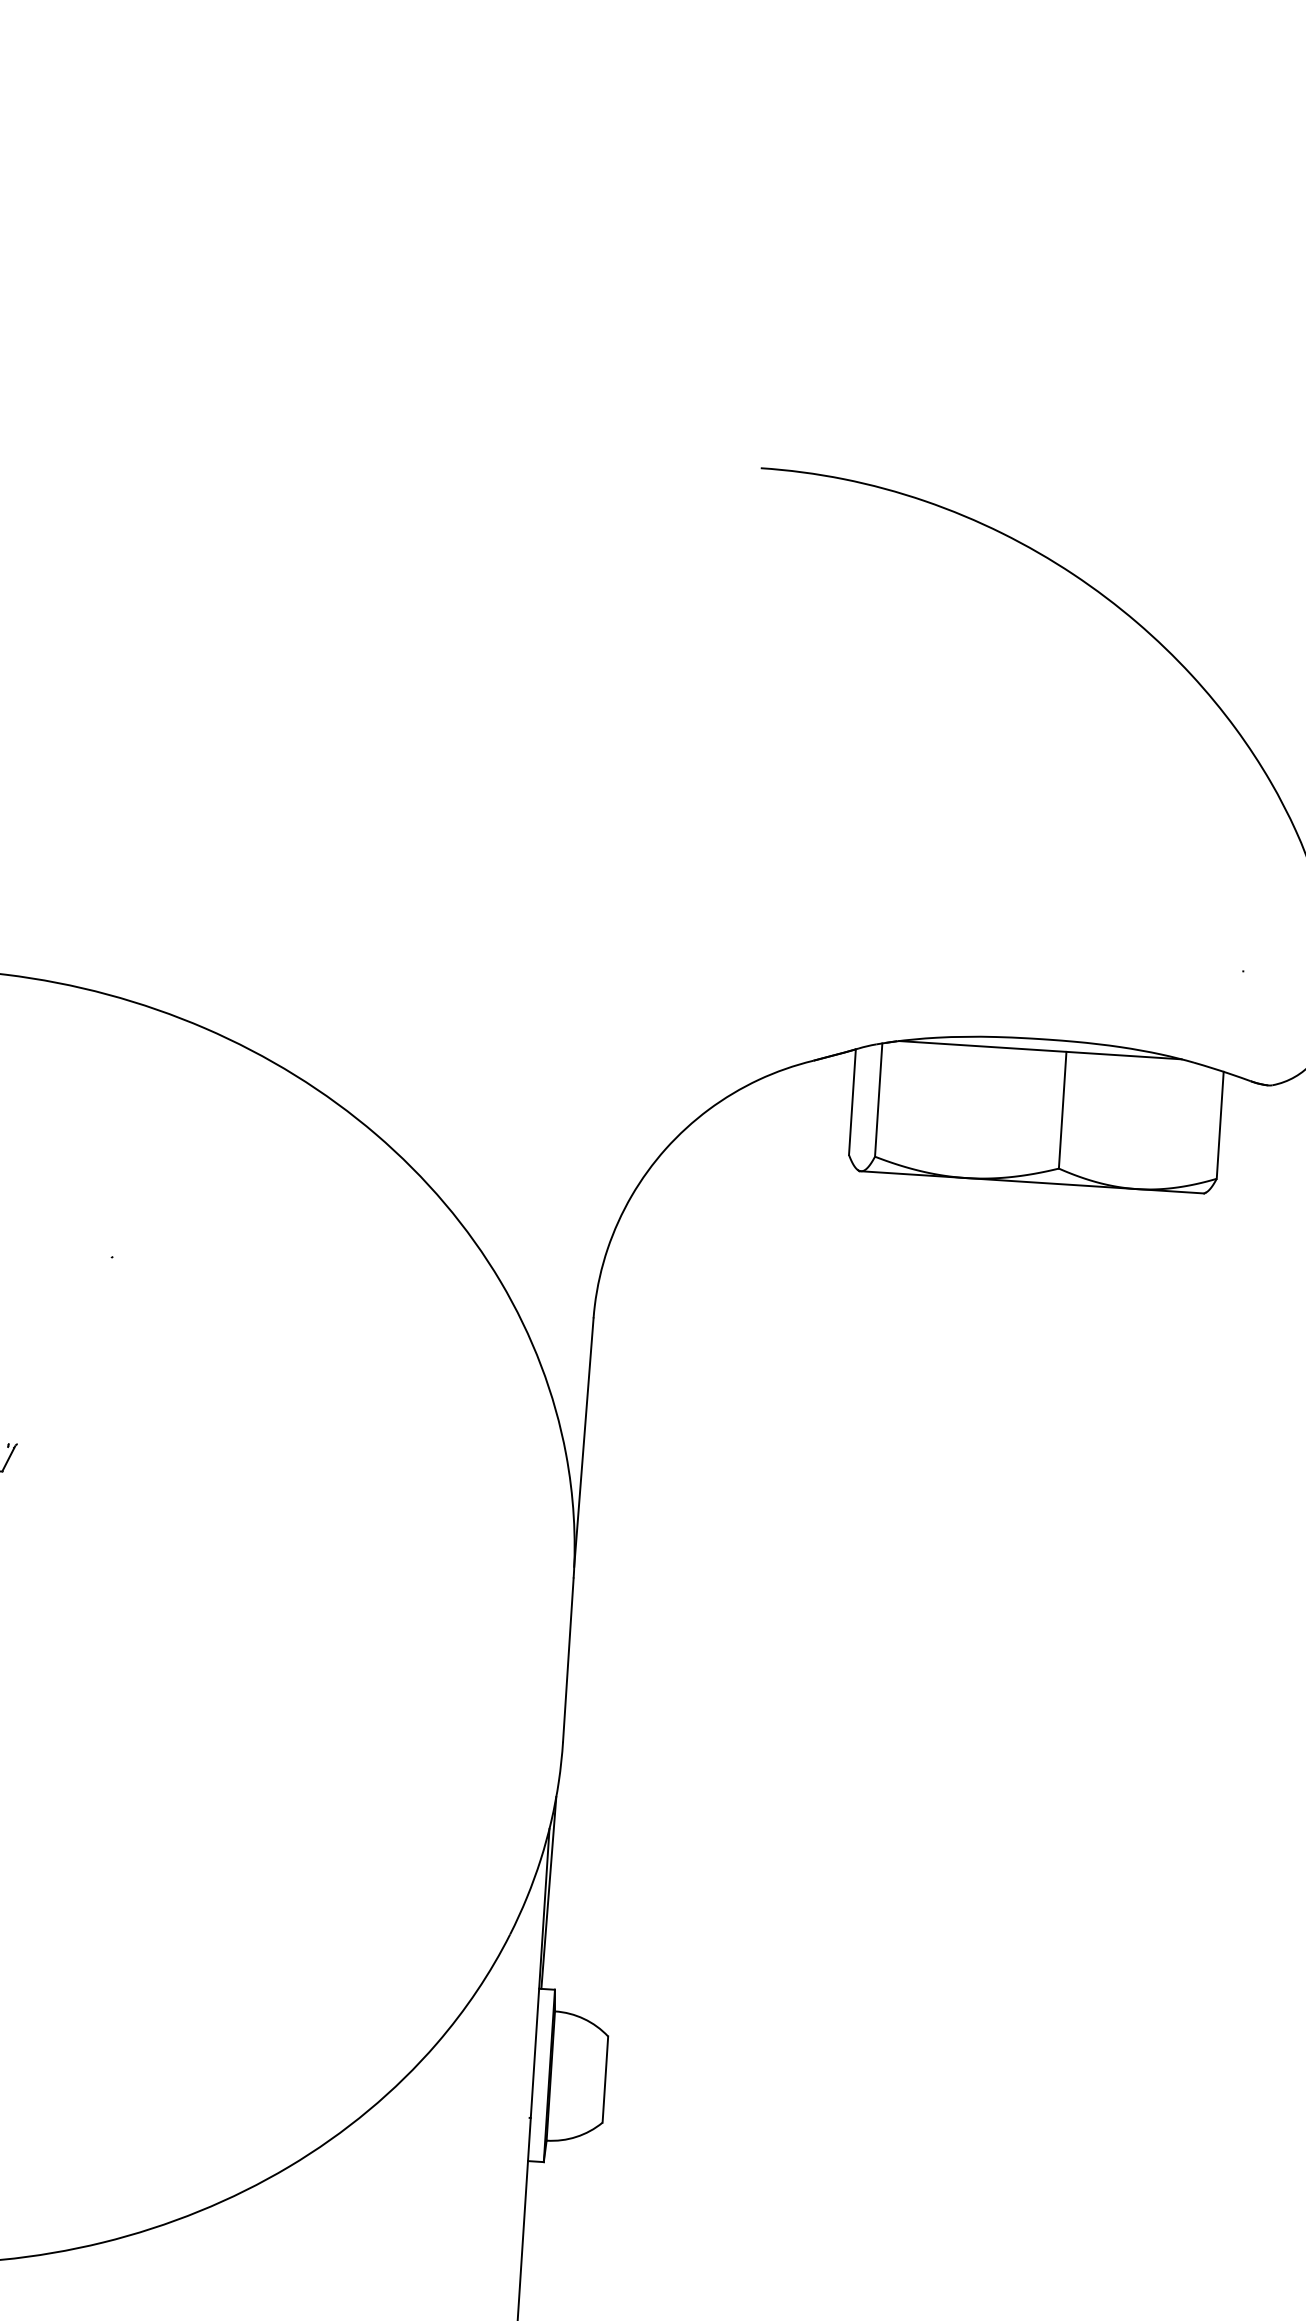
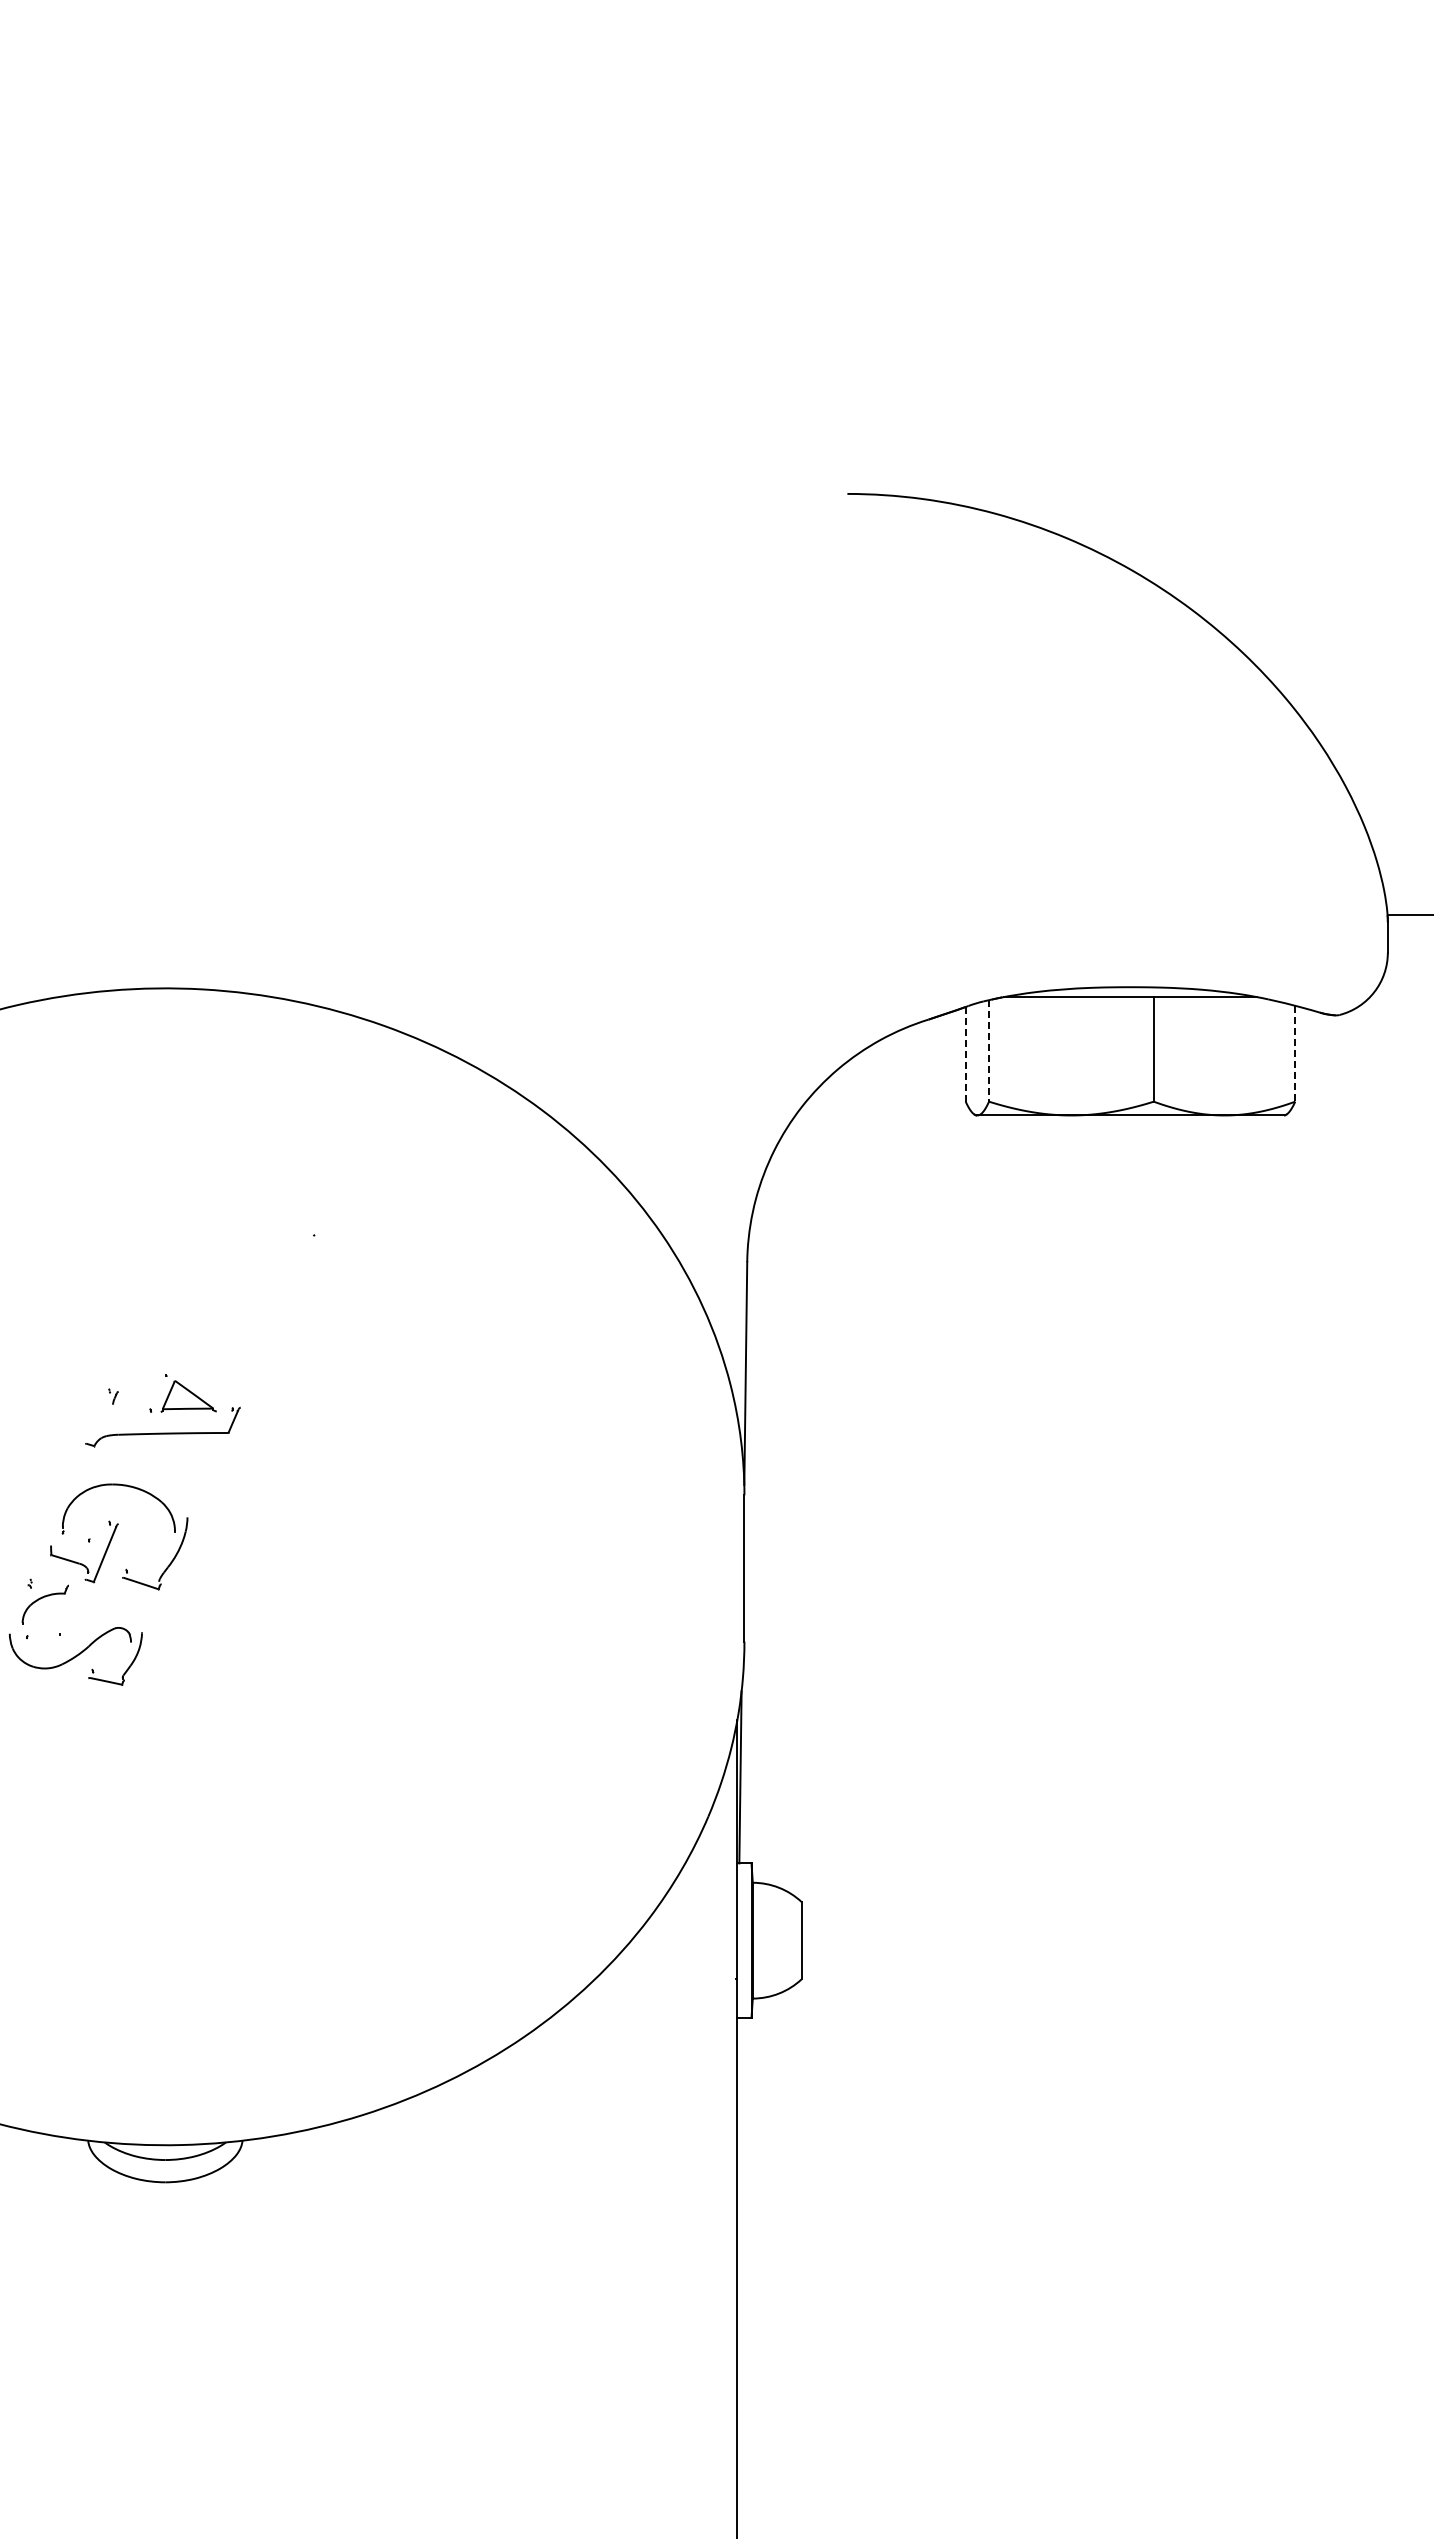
line: (879, 1099) -> (989, 1050), solid -> dashed
line: (852, 1102) -> (965, 1054), solid -> dashed
line: (1220, 1125) -> (1295, 1053), solid -> dashed

